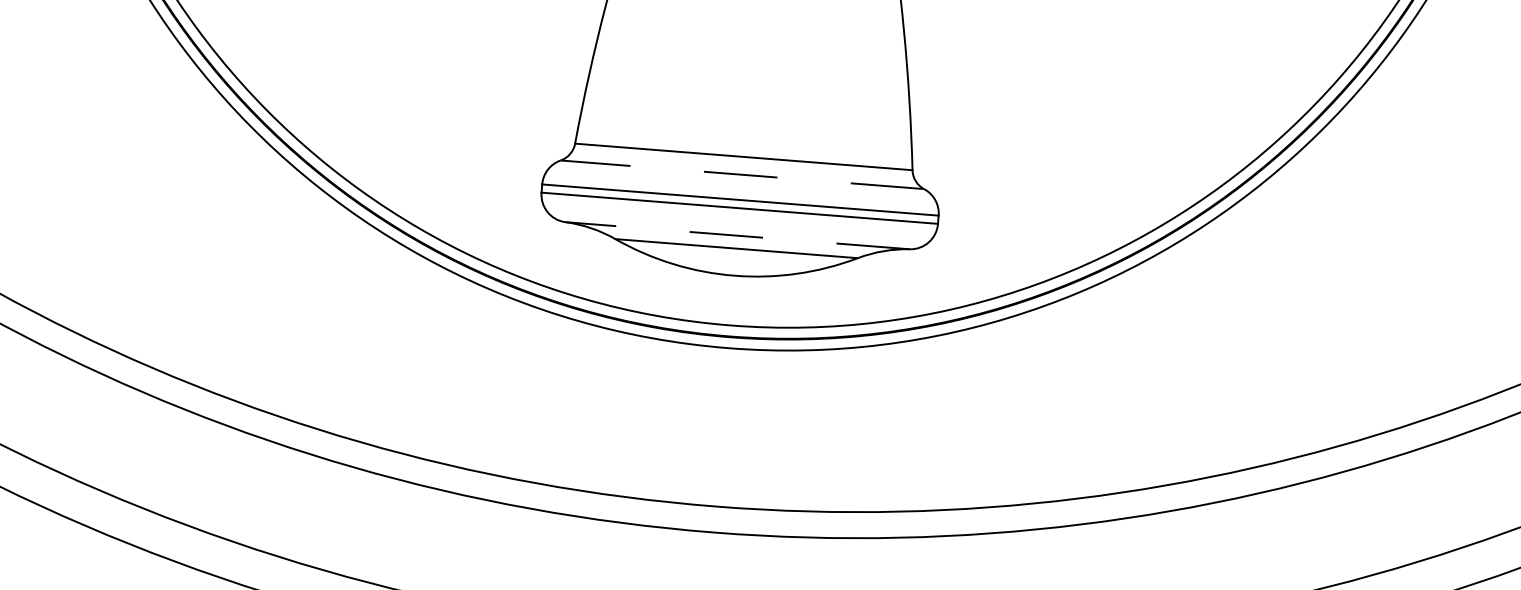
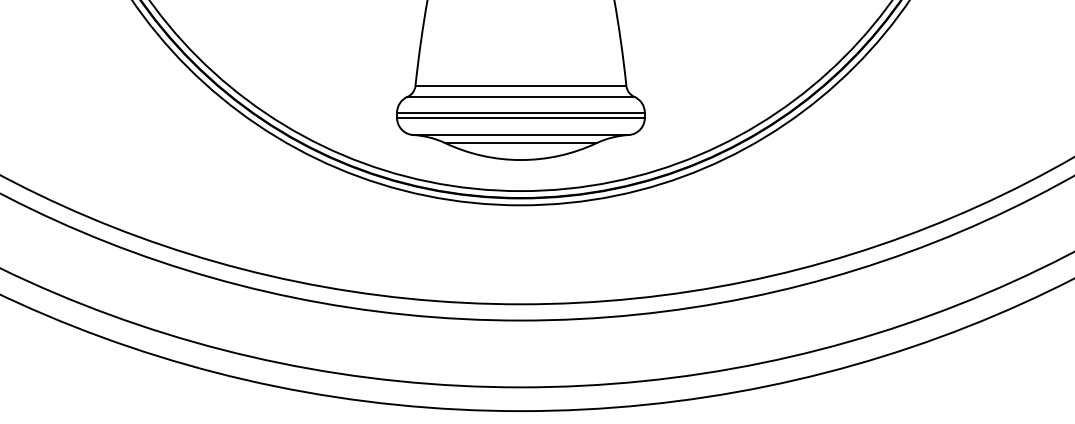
line: (741, 174) -> (520, 96), dashed -> solid
line: (736, 236) -> (520, 135), dashed -> solid

